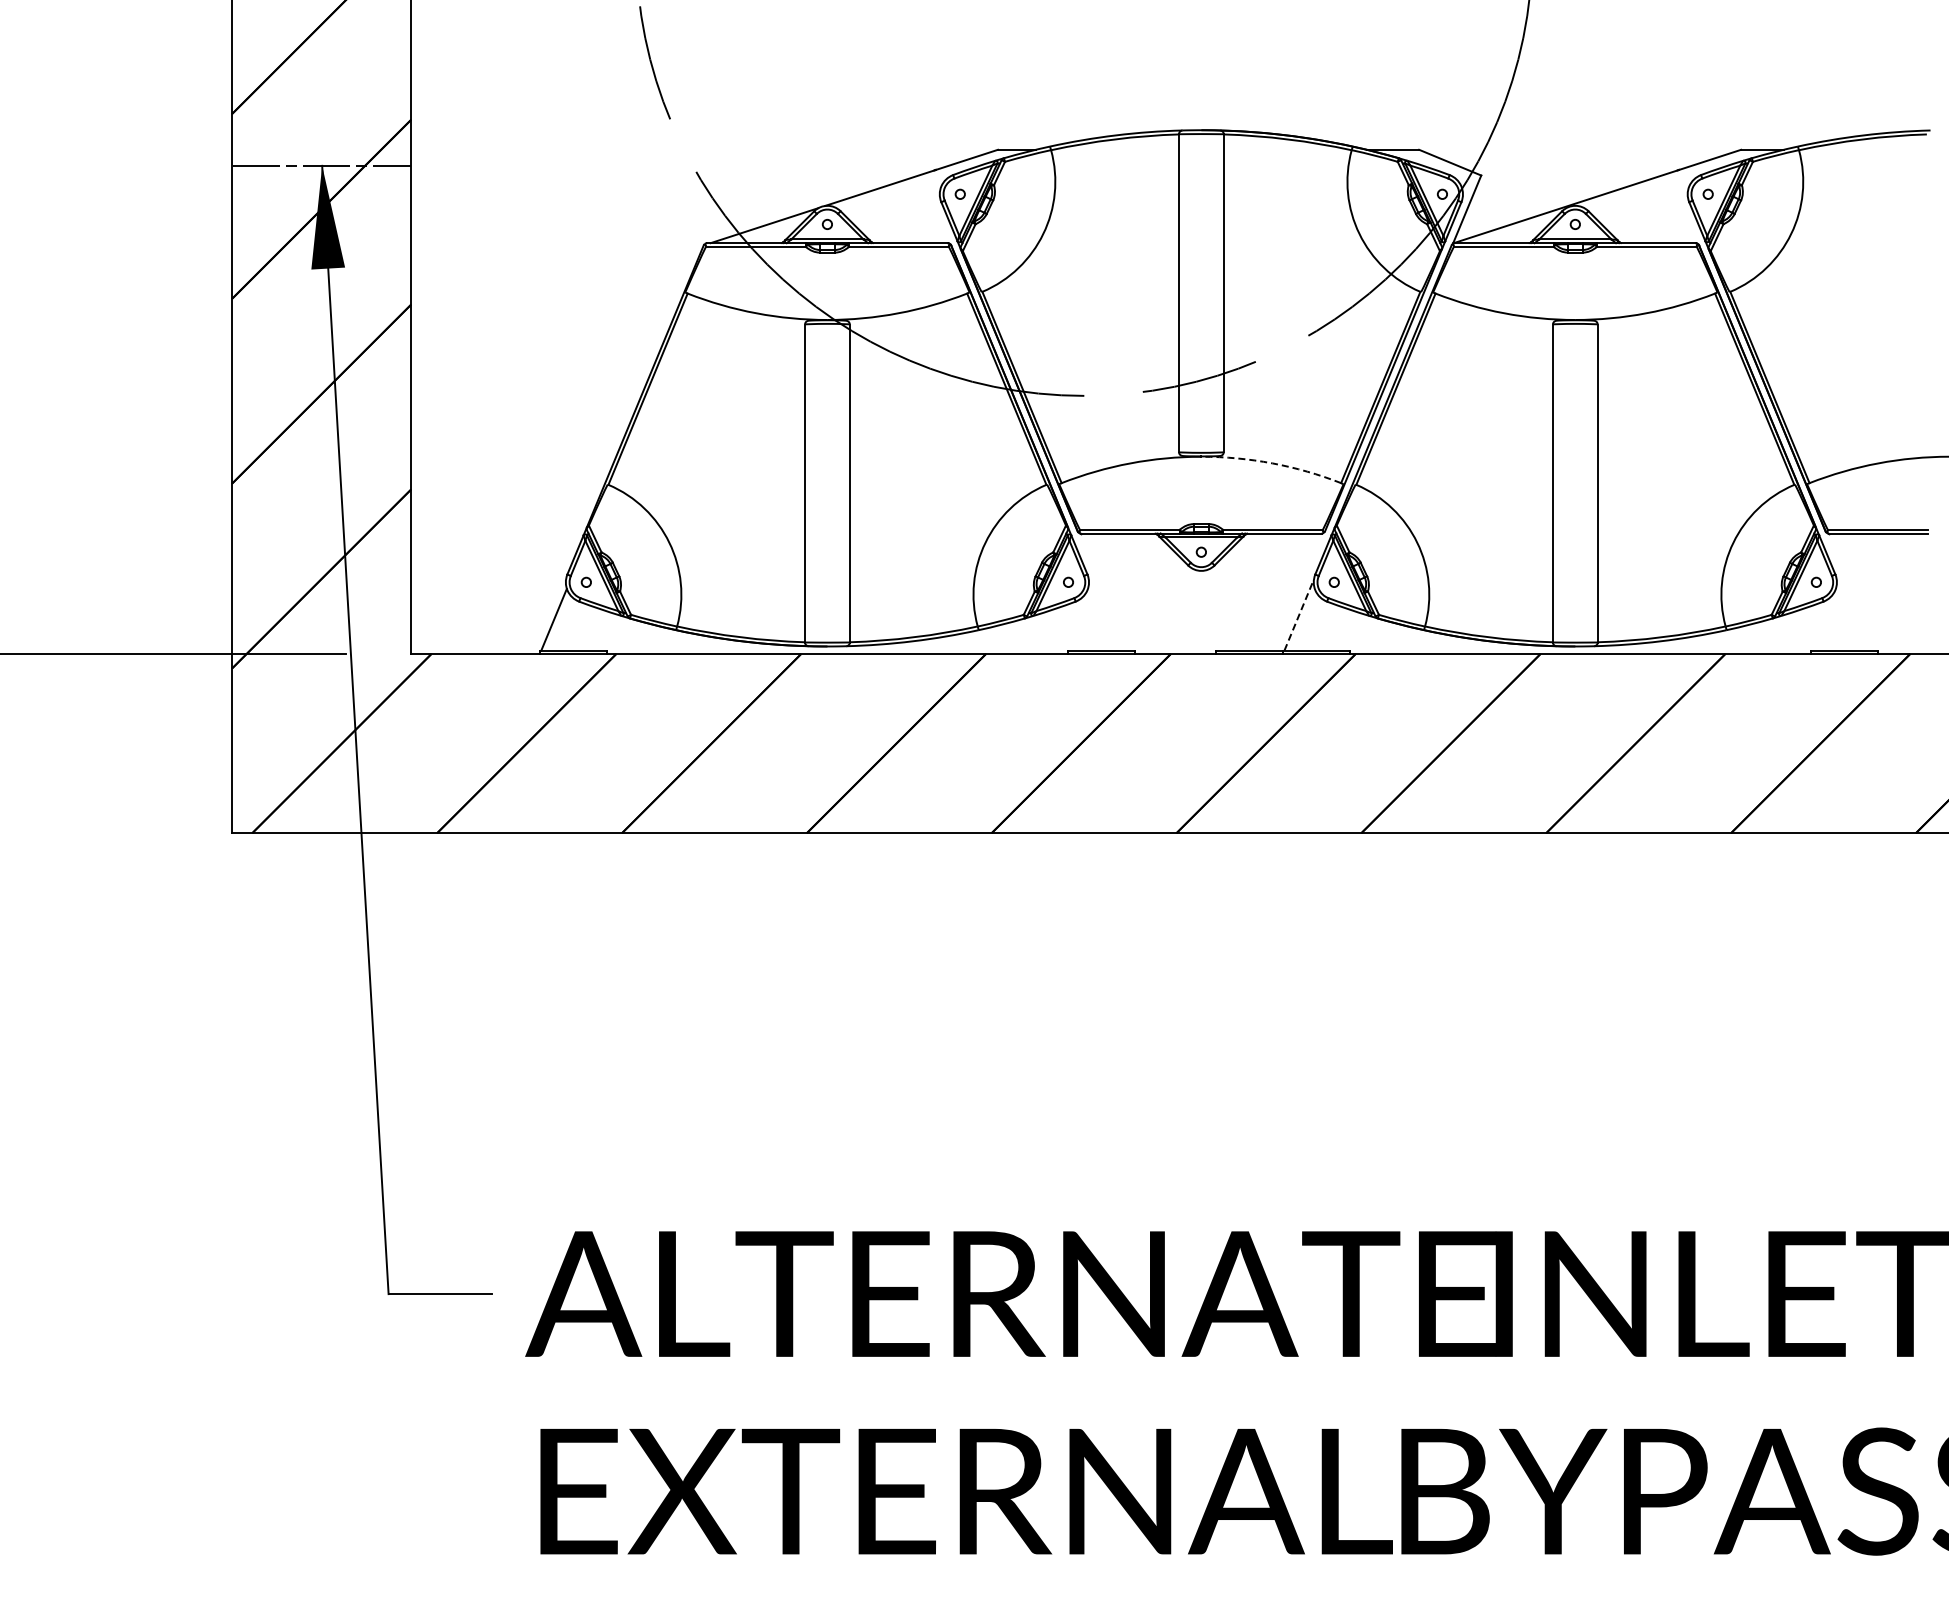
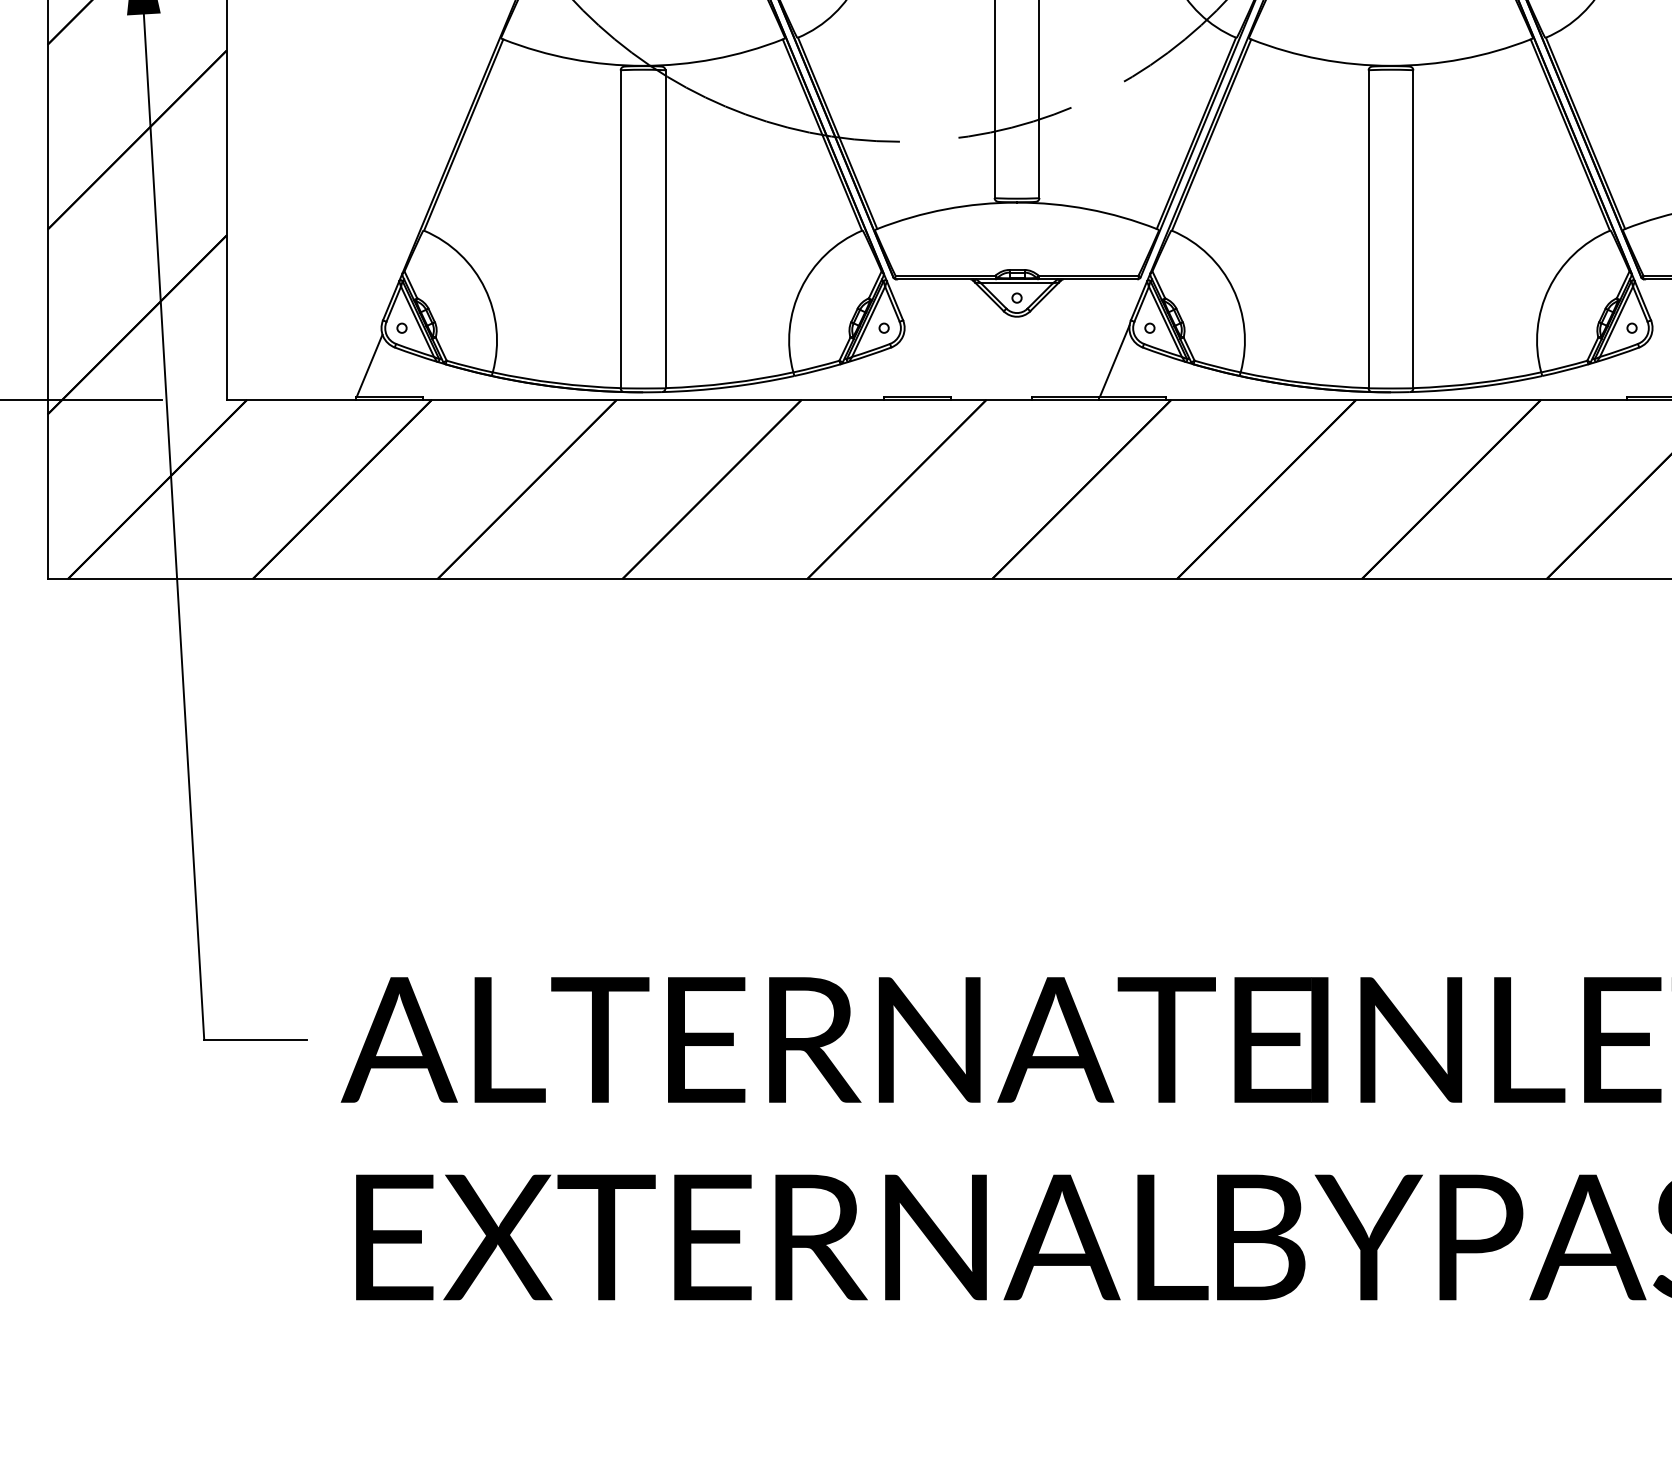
arc: (1272, 463) -> (1088, 209), dashed -> solid
line: (1299, 615) -> (1115, 361), dashed -> solid

